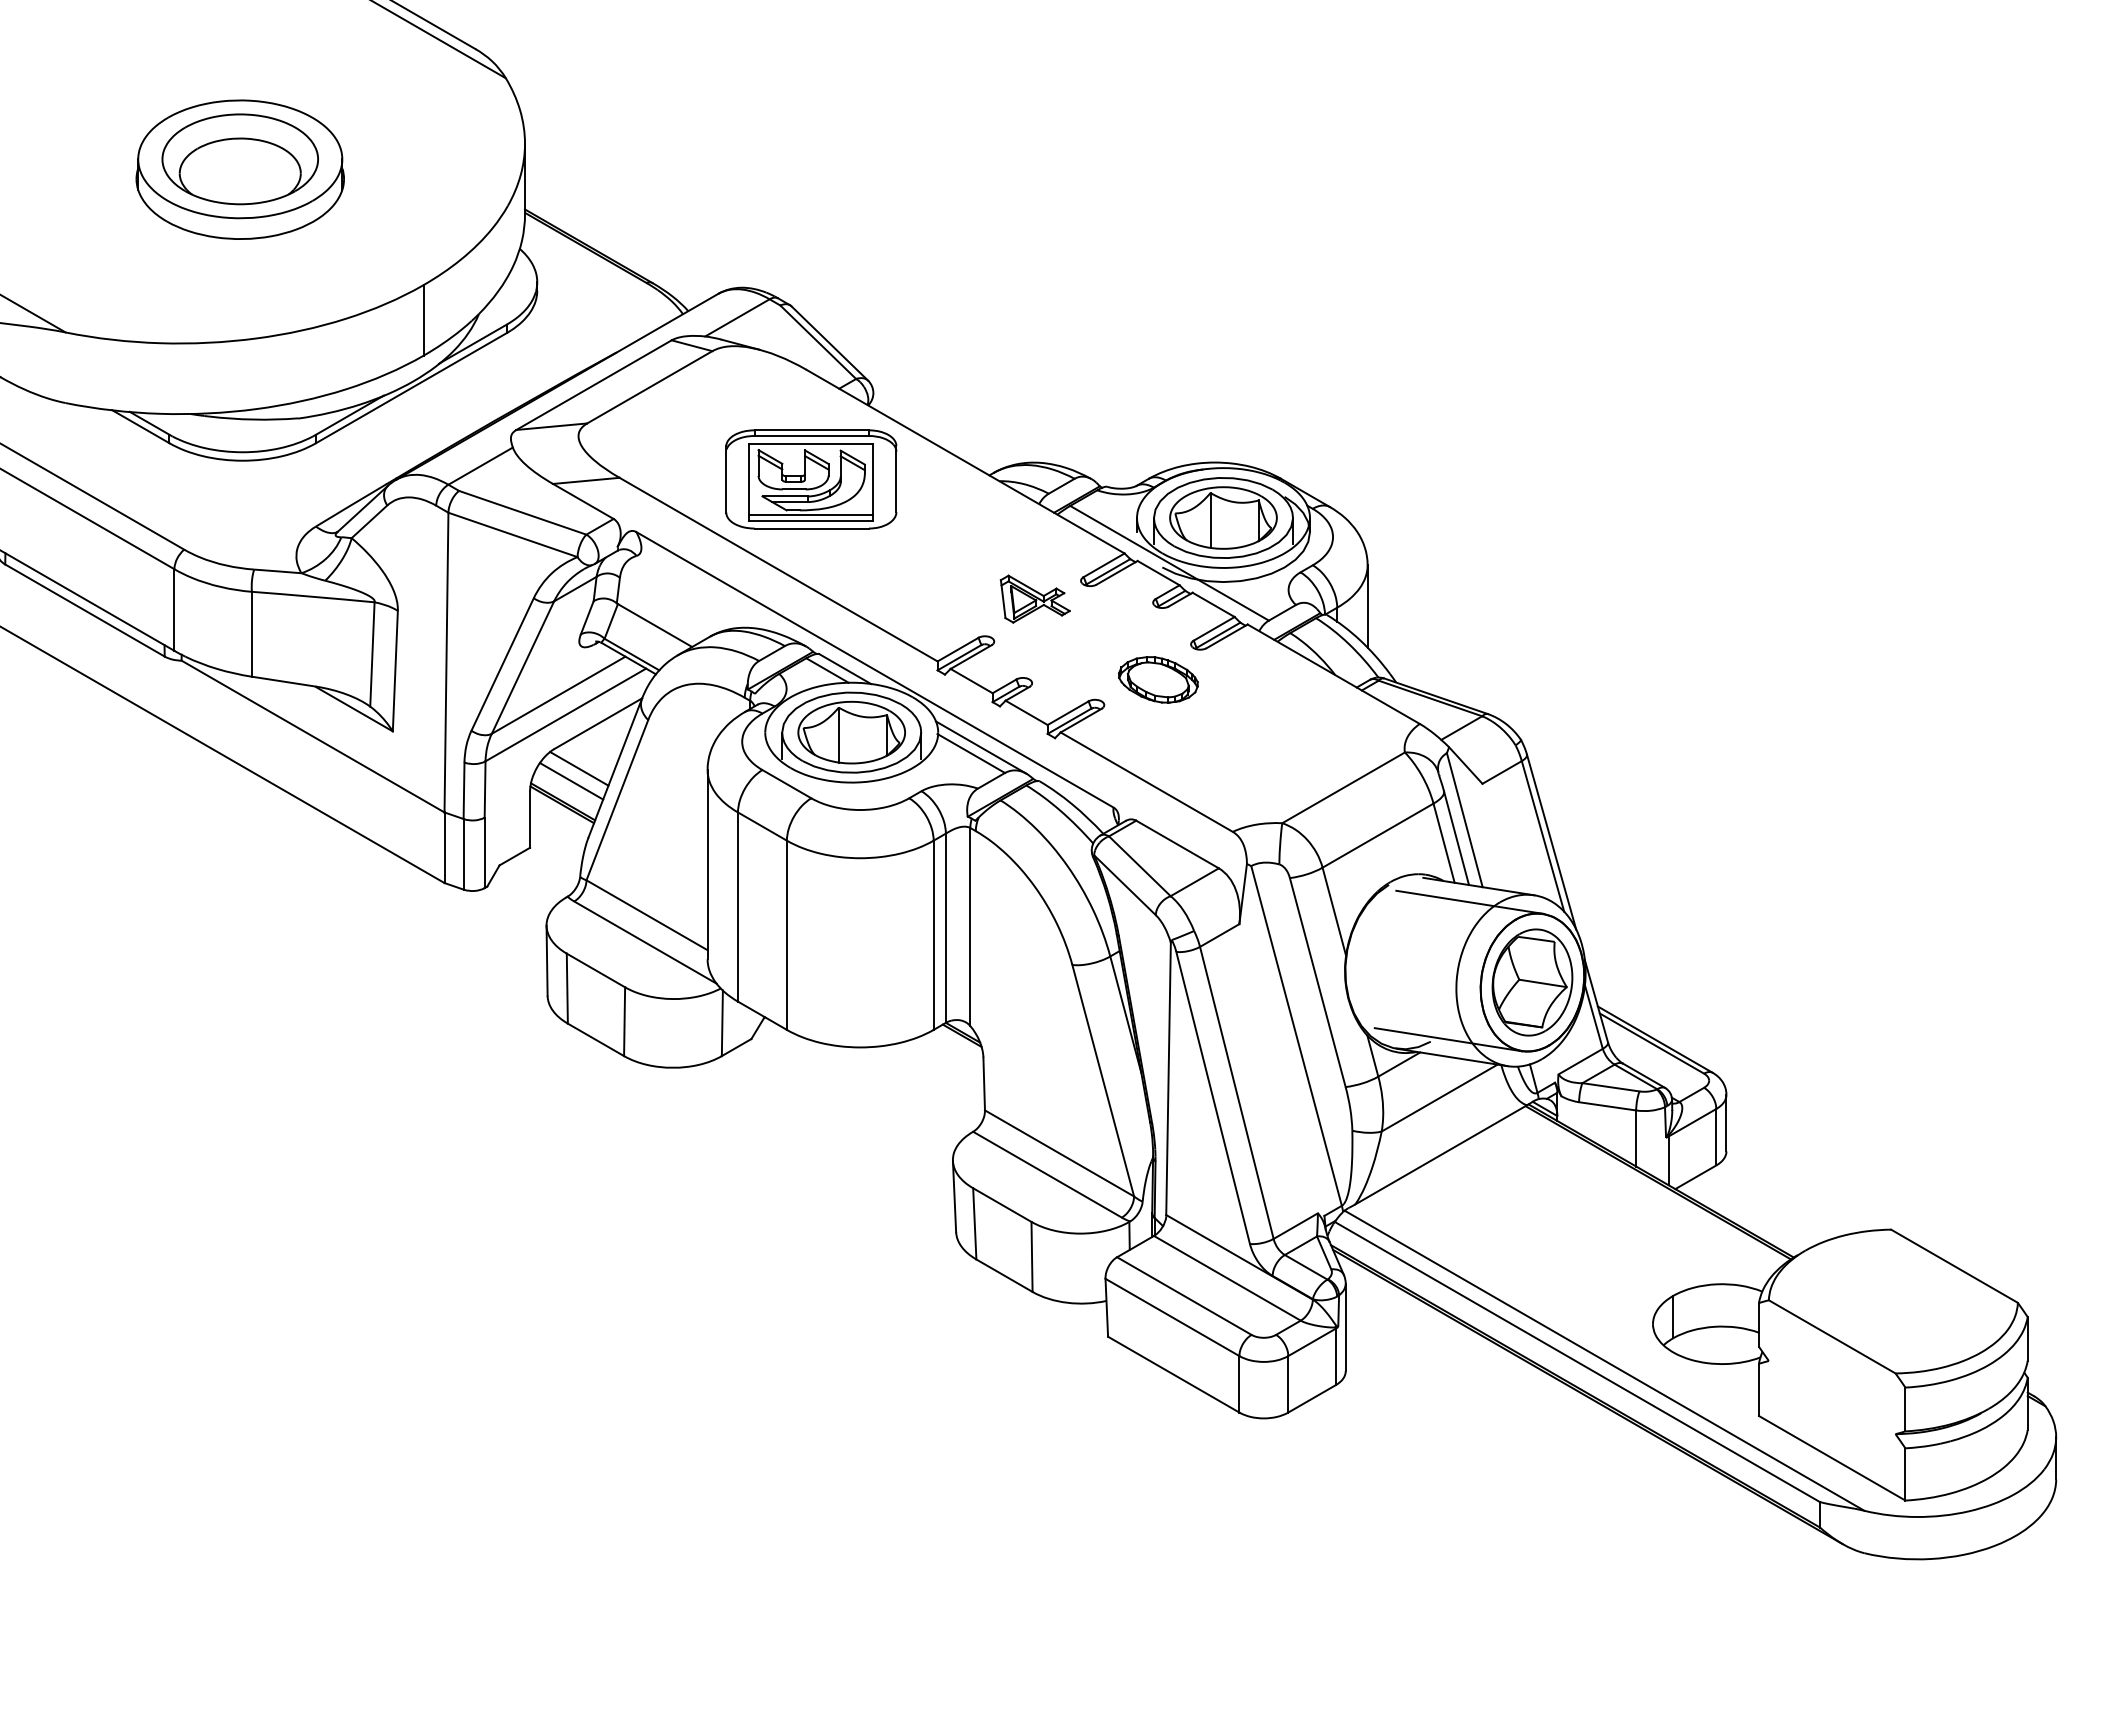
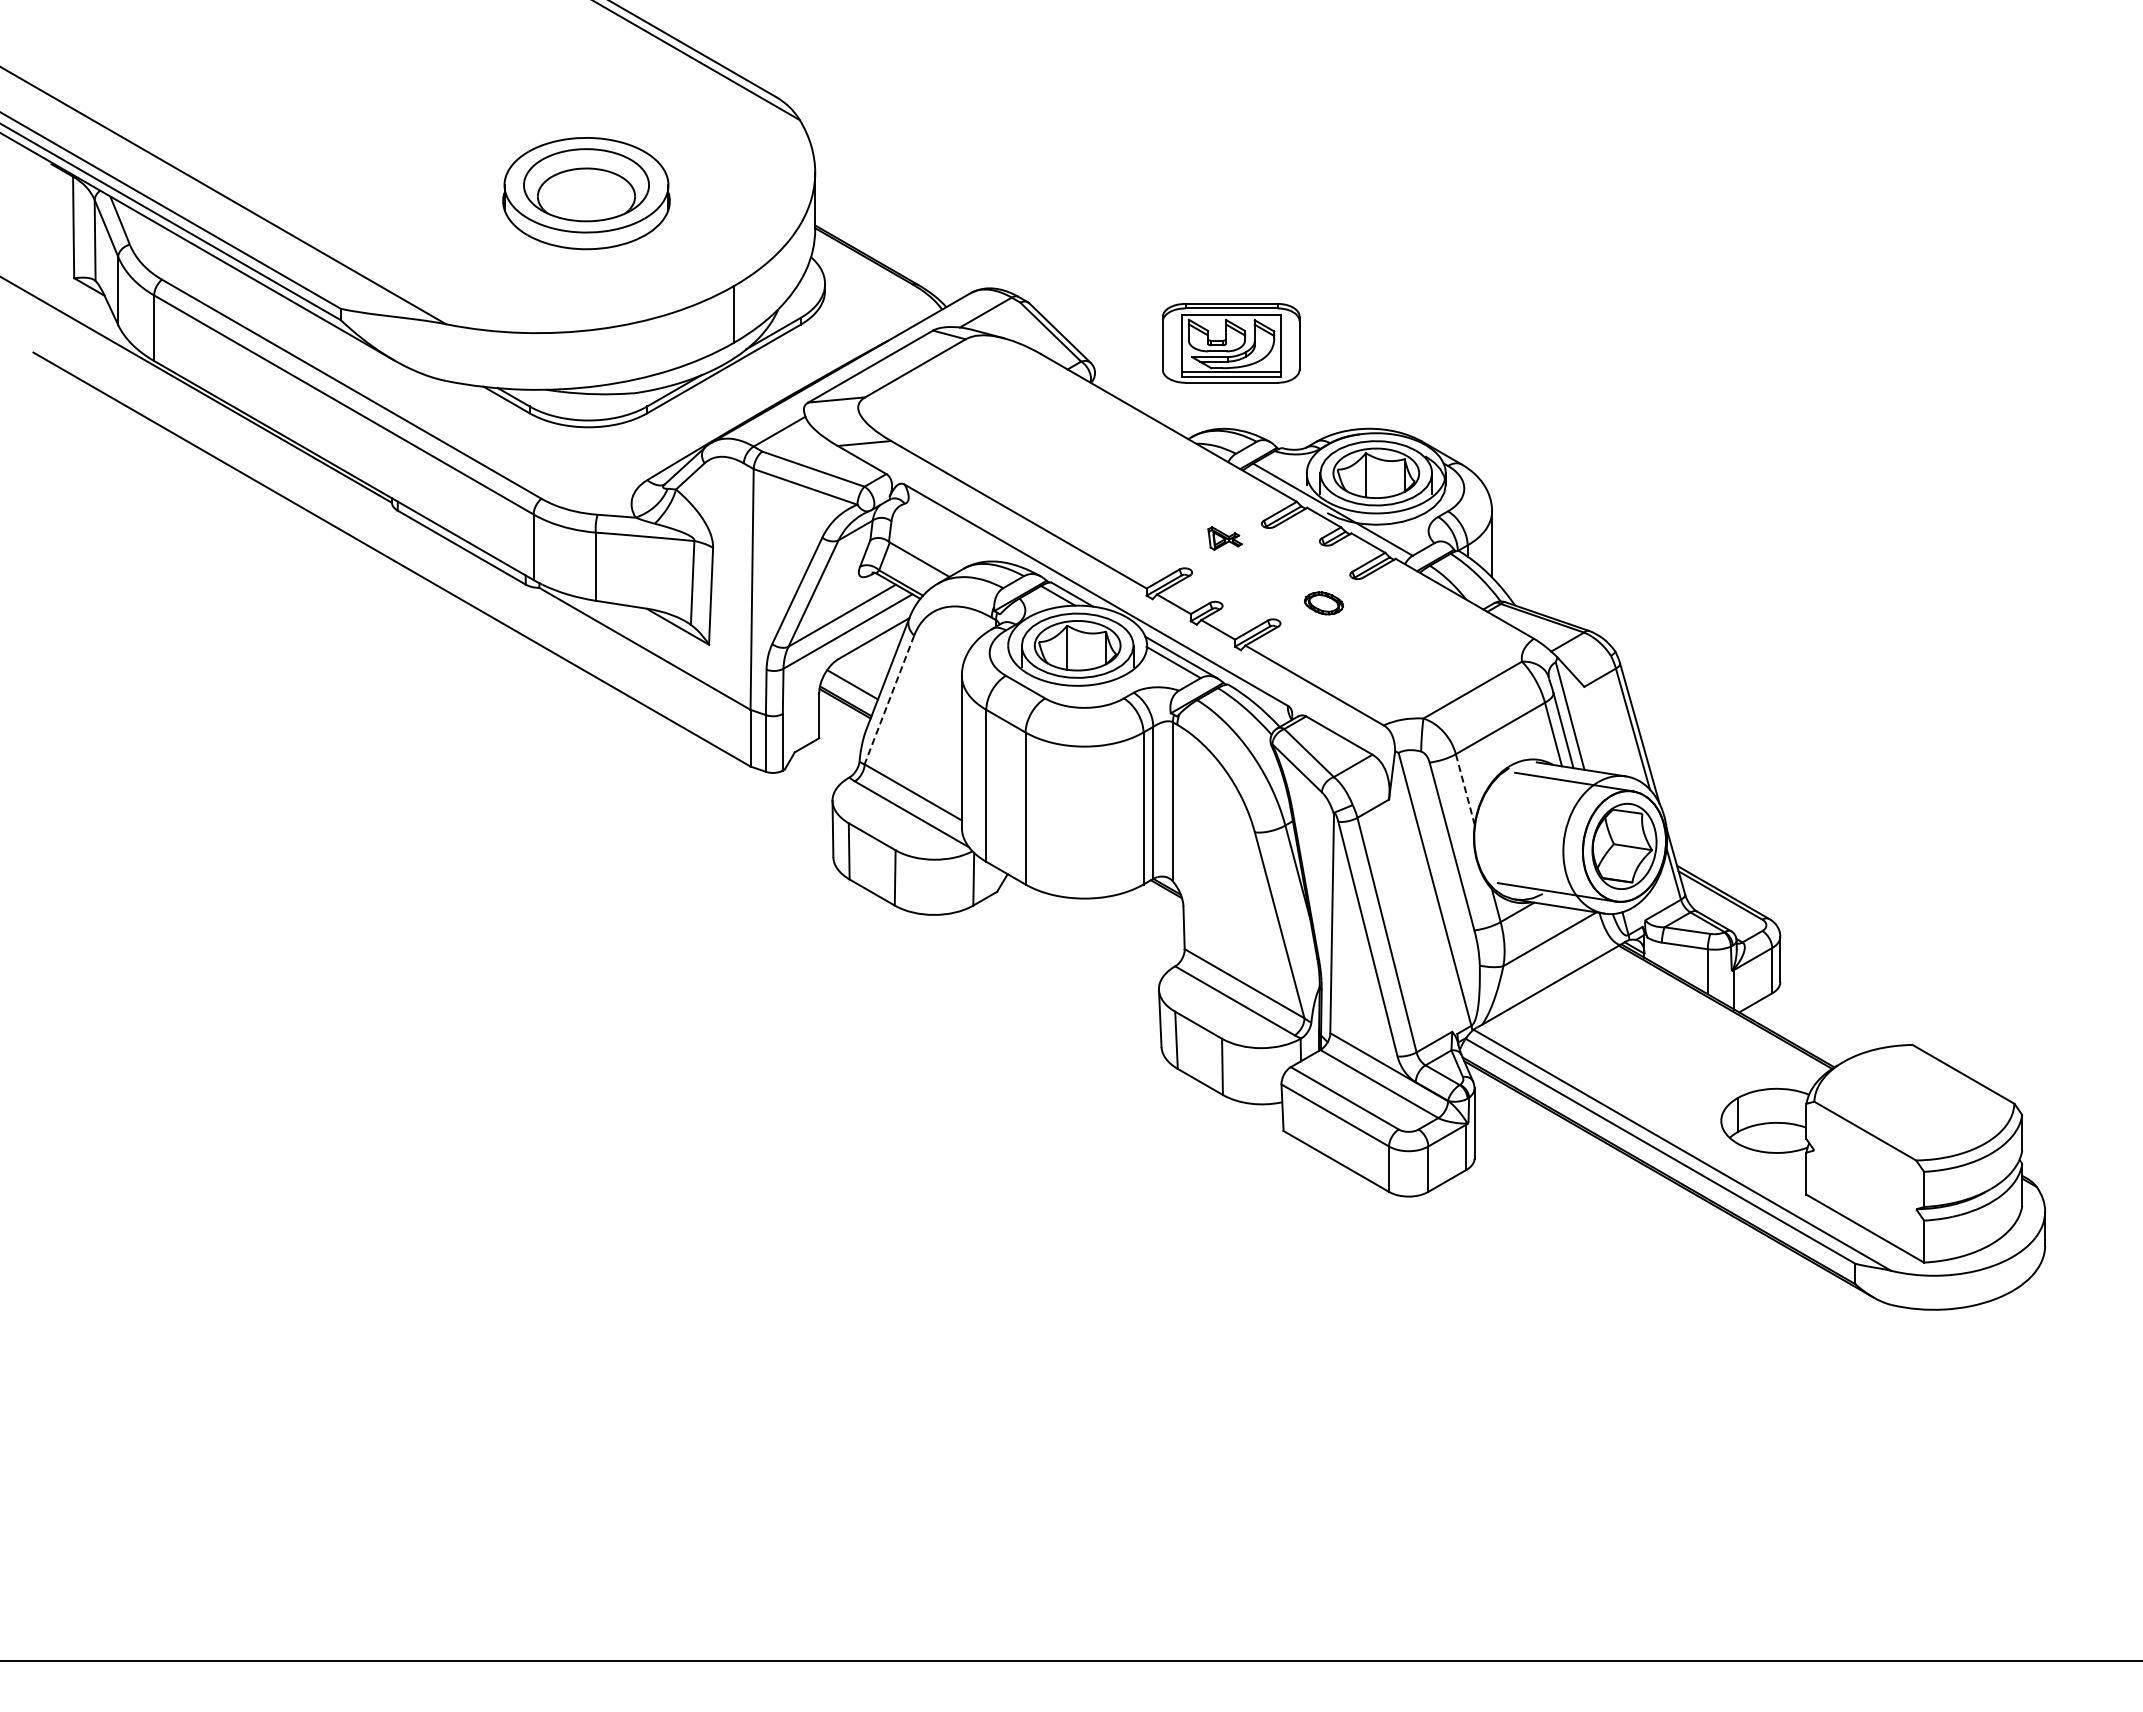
part: (811, 479) -> (1231, 343), moved
part: (1034, 599) -> (1224, 538), size x0.6
part: (1157, 680) -> (1323, 603), size x0.6
line: (578, 768) -> (858, 674), removed
line: (617, 800) -> (889, 700), solid -> dashed
line: (1334, 911) -> (1465, 789), solid -> dashed

